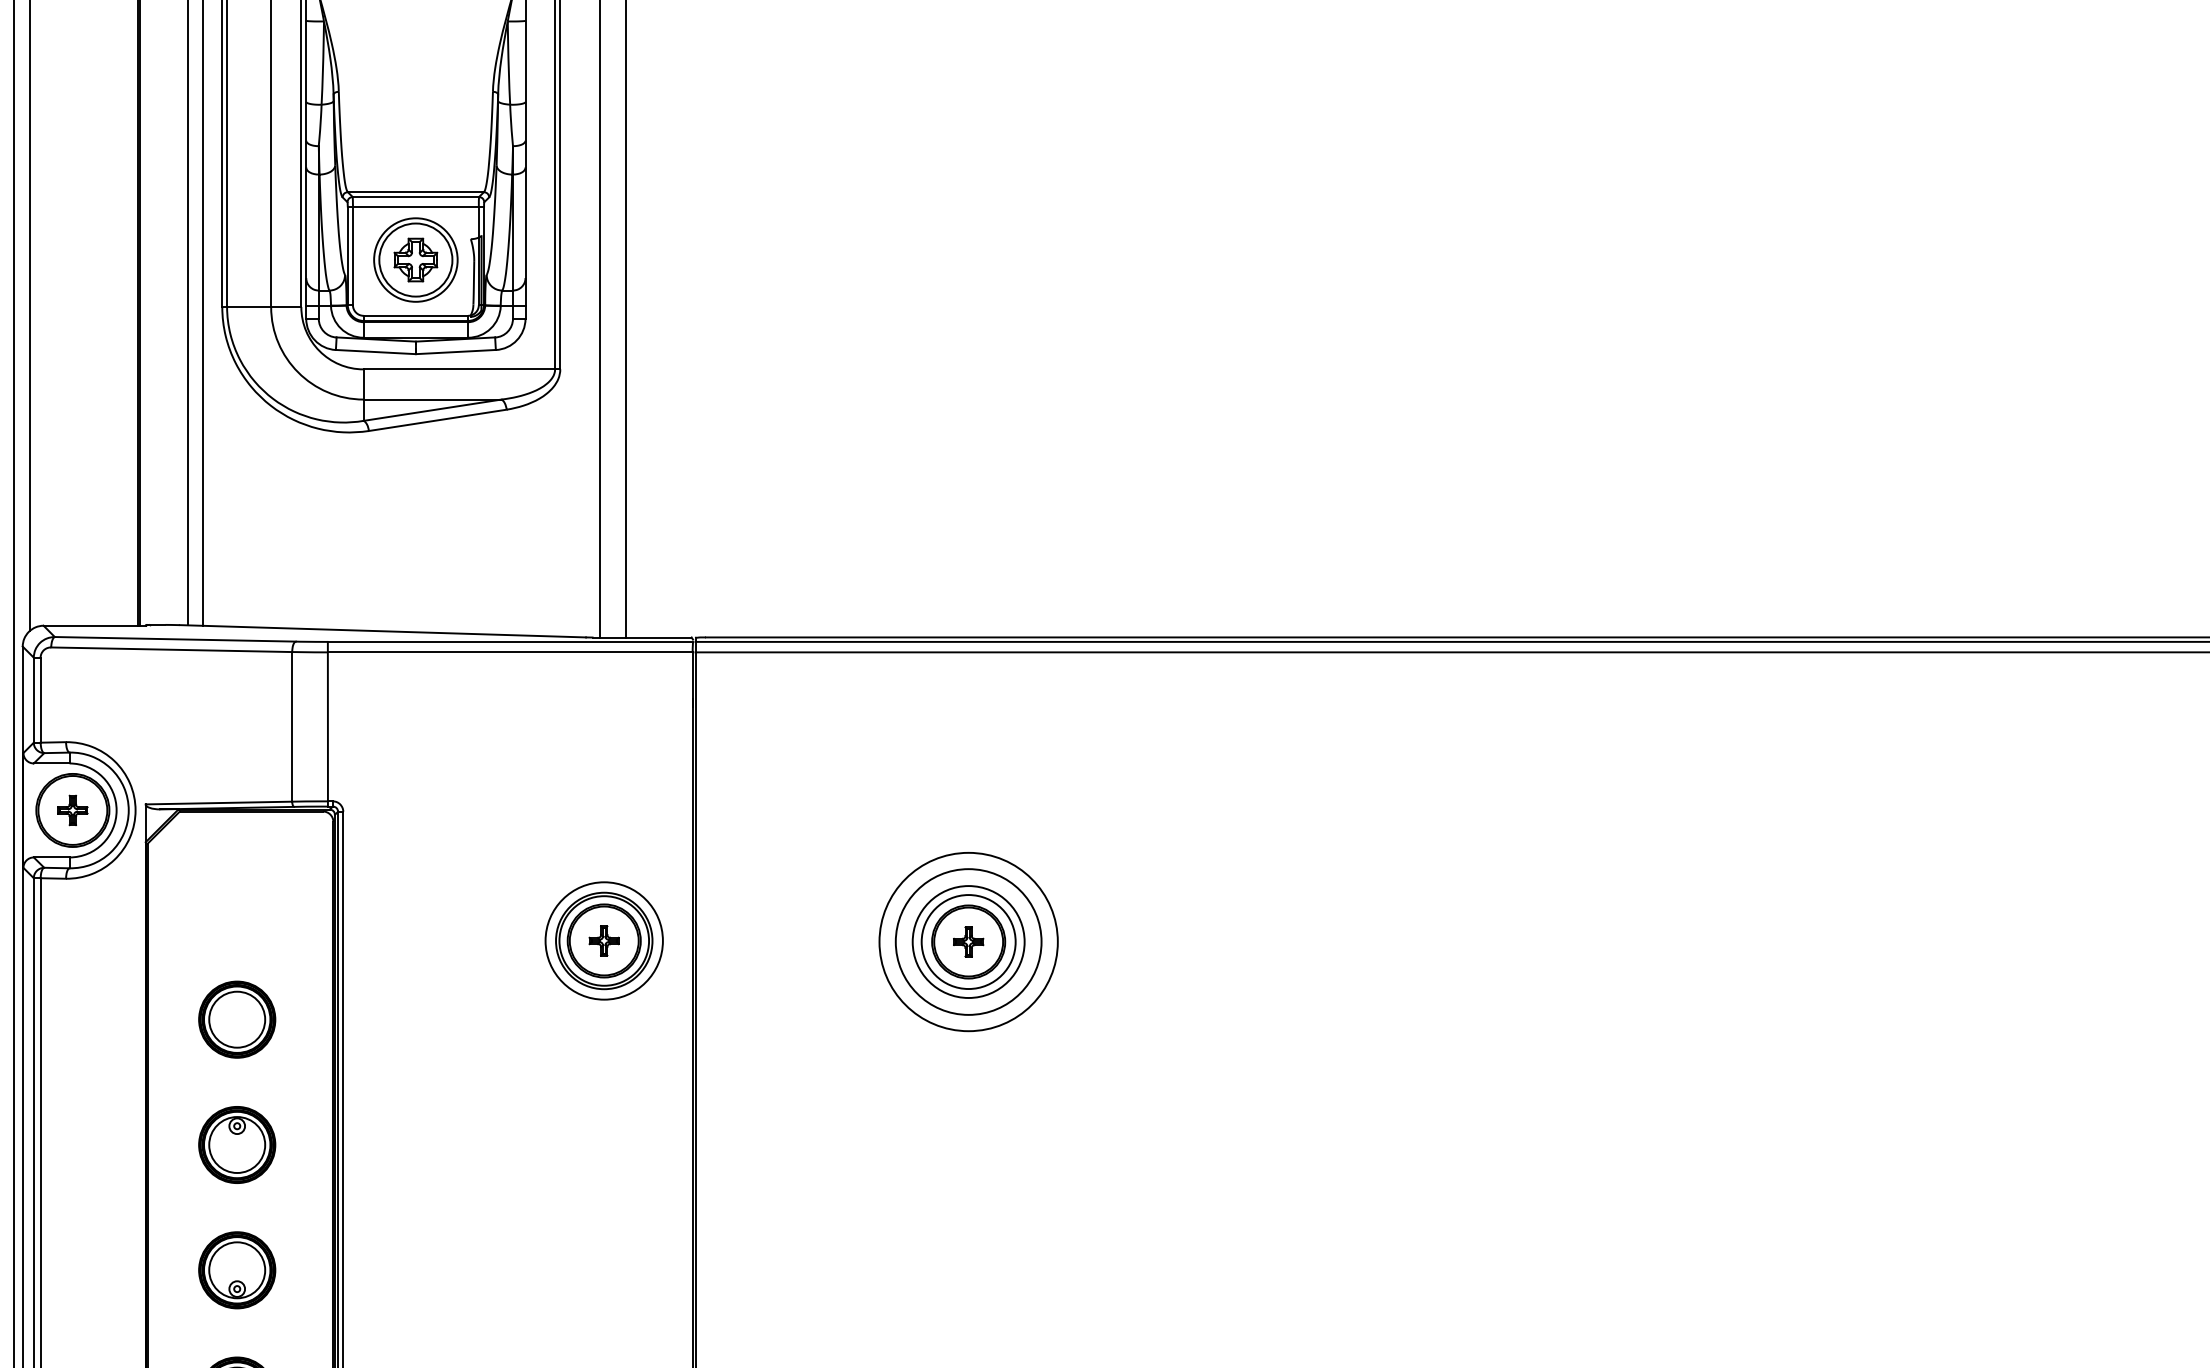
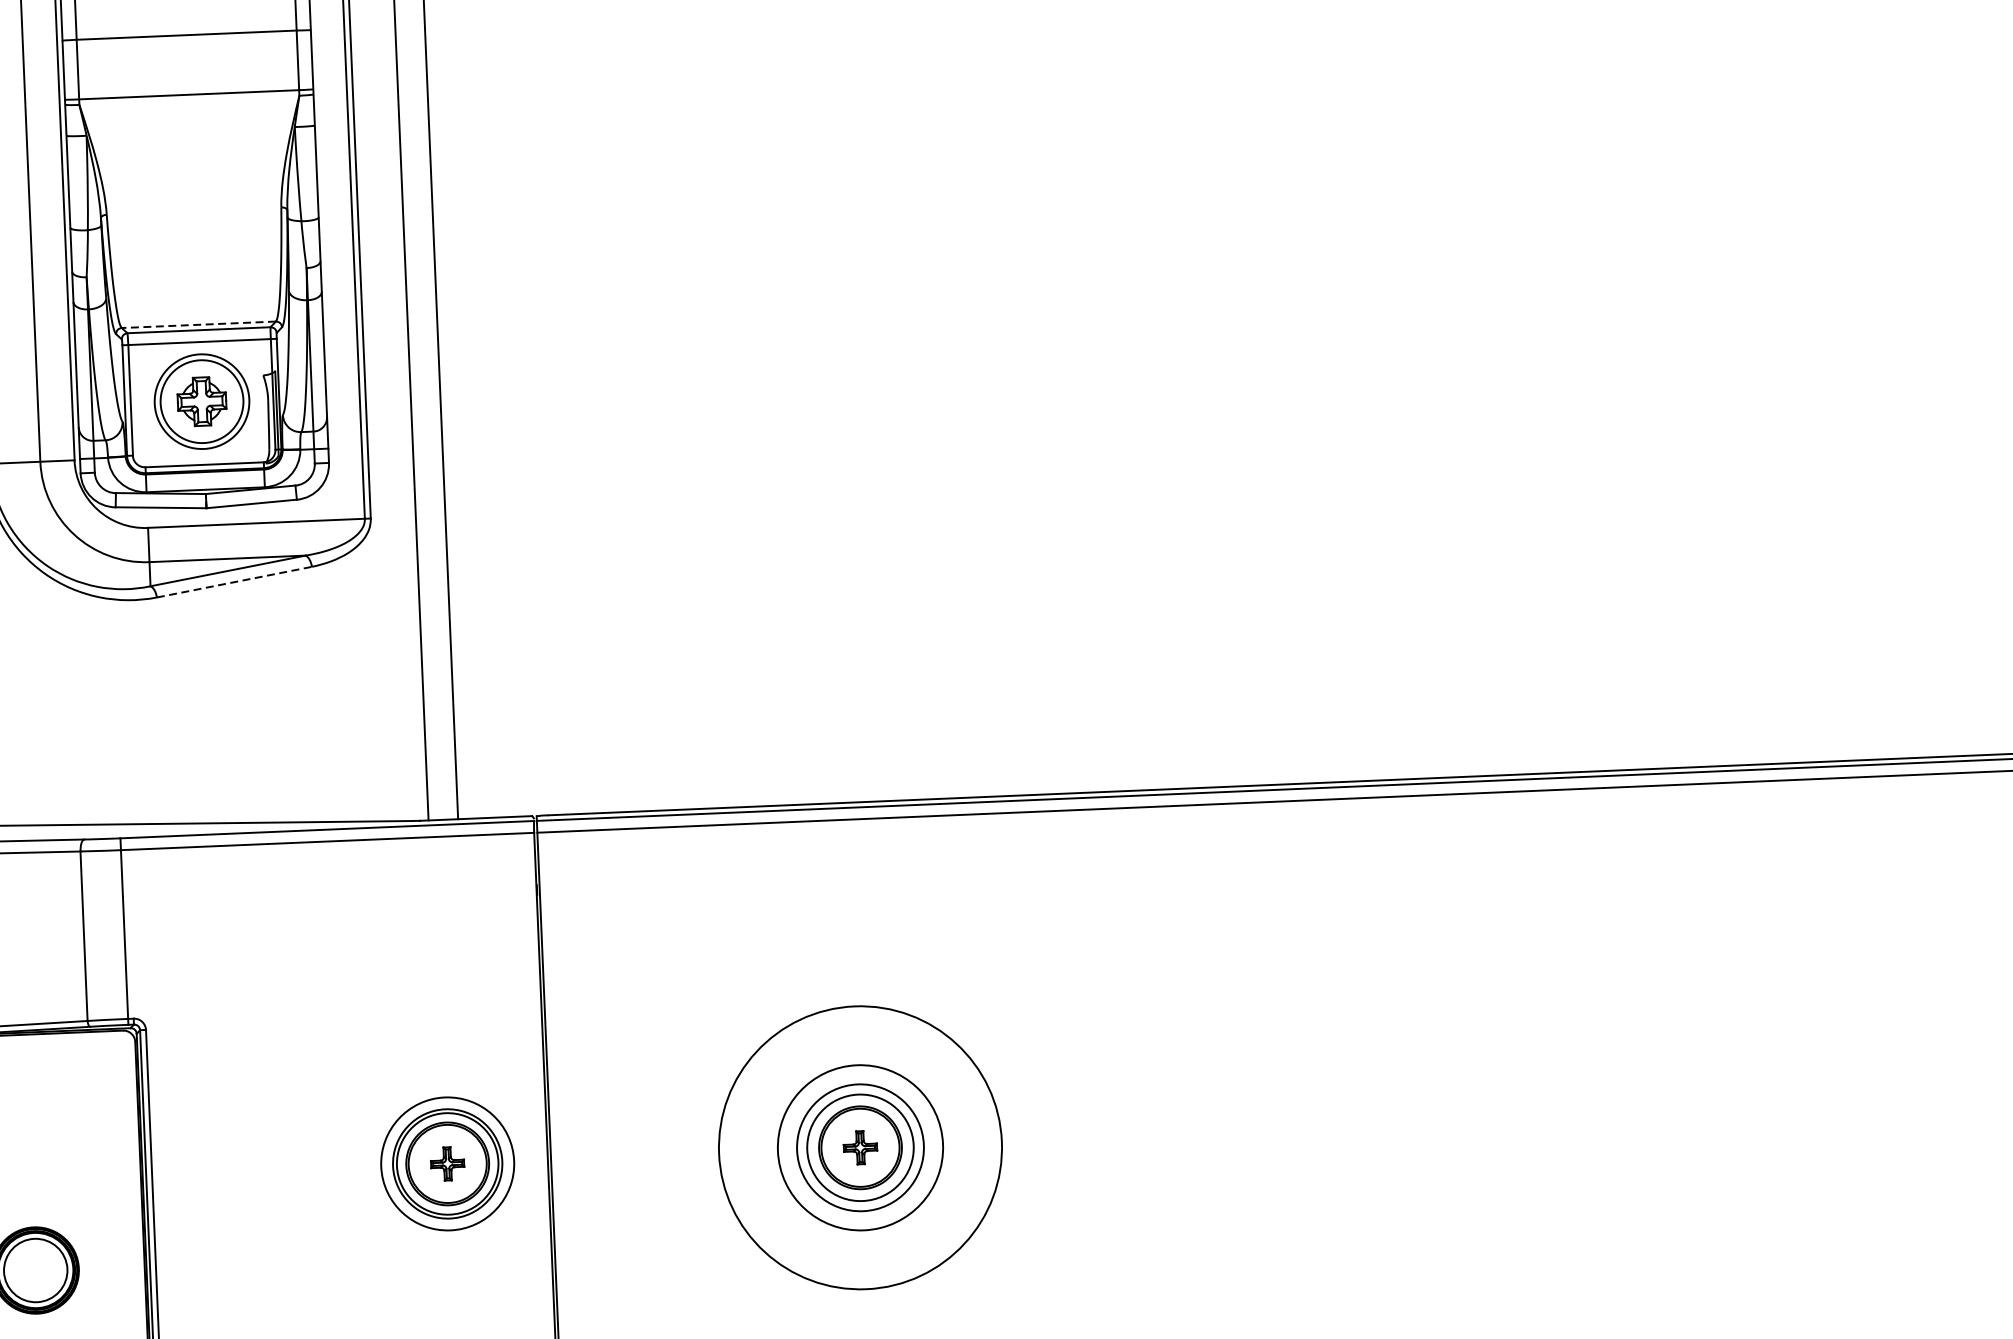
line: (415, 192) -> (198, 325), solid -> dashed
line: (437, 420) -> (234, 582), solid -> dashed
circle: (968, 941) -> (860, 1147), size x1.4

